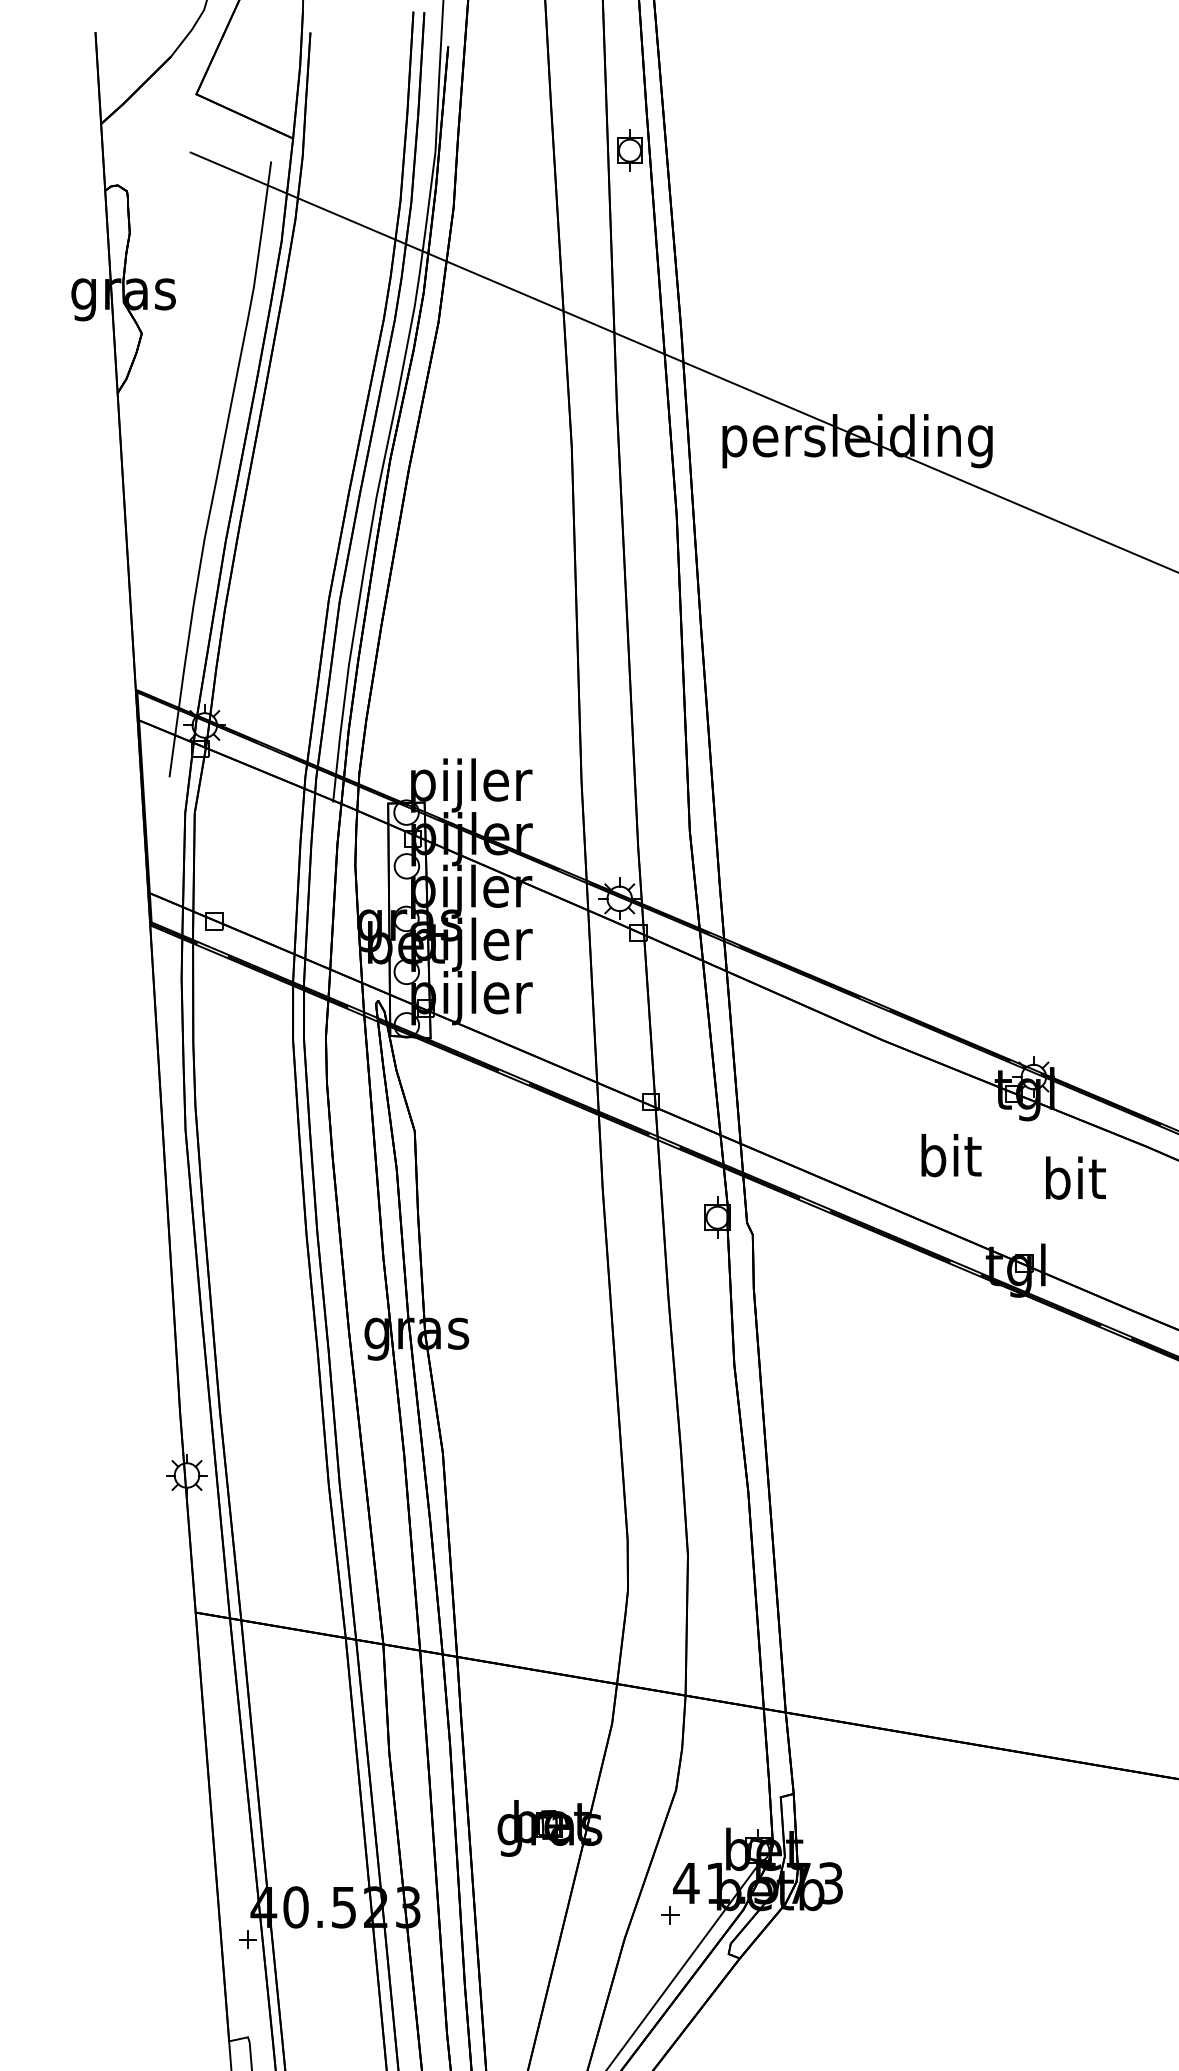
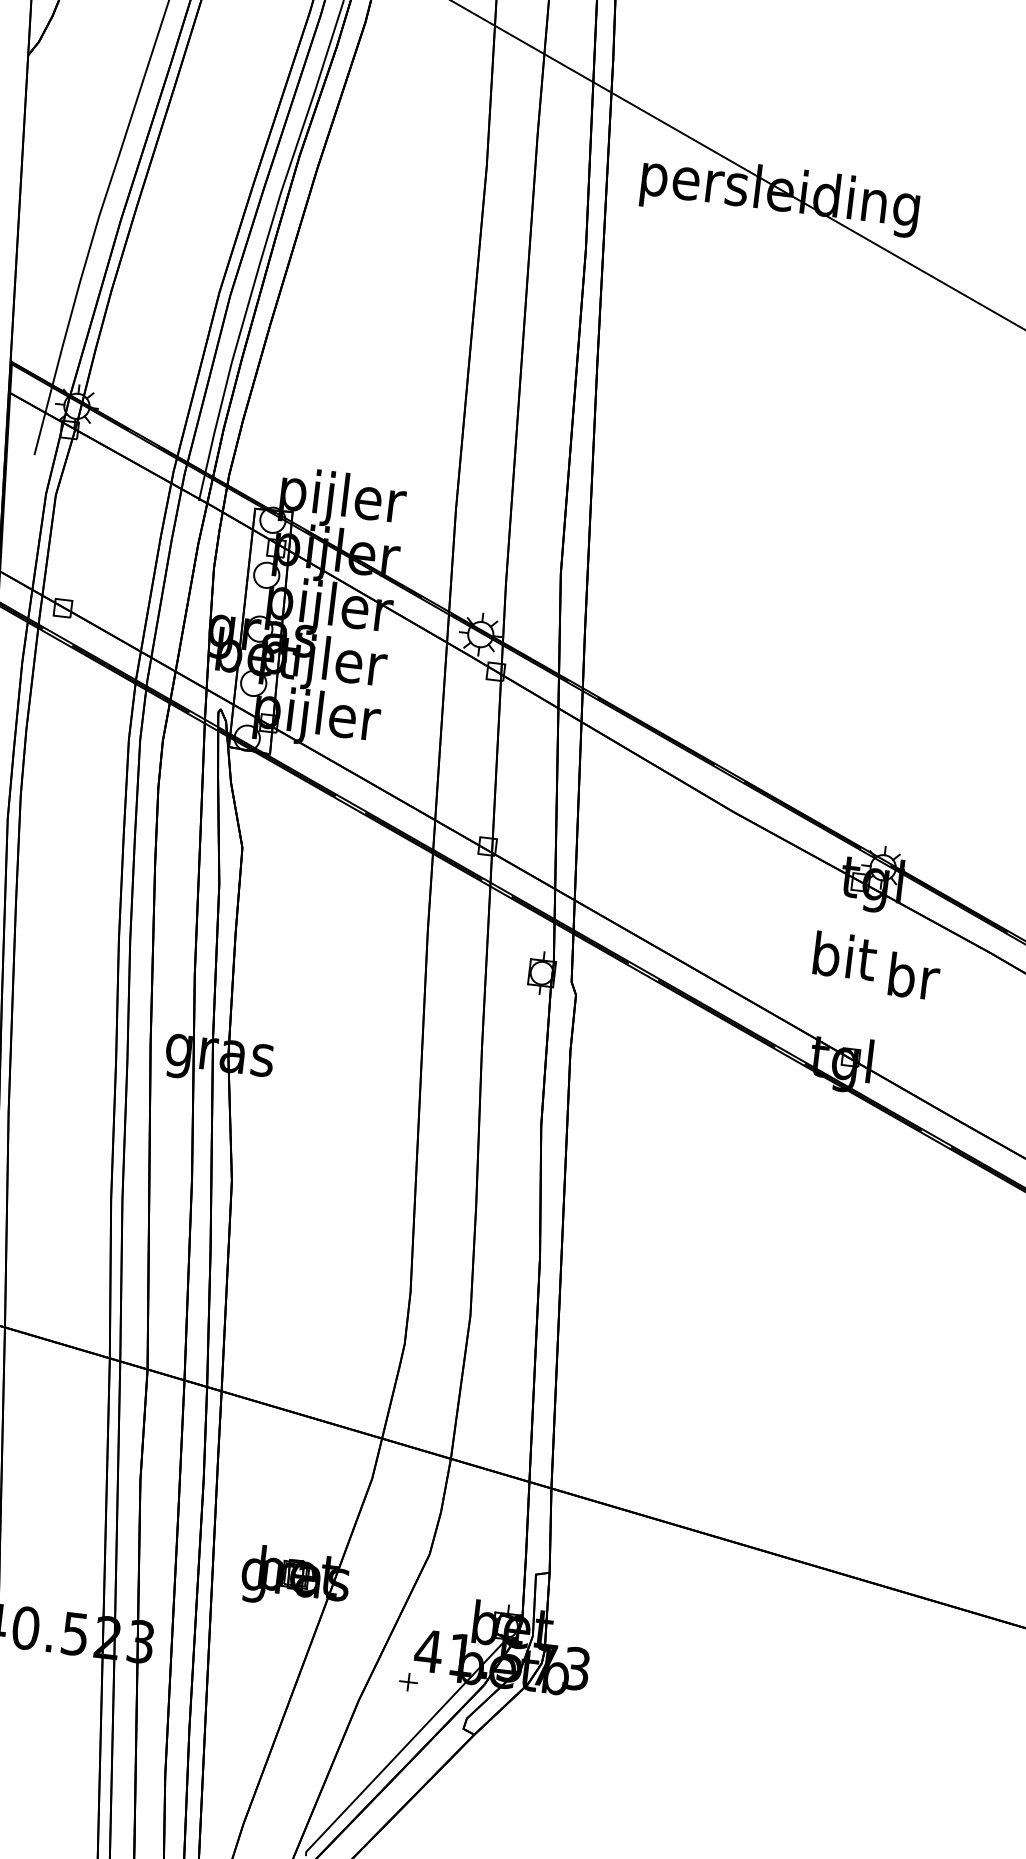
text: (951, 1155) -> (845, 956), moved
text: (1075, 1177) -> (913, 975), bit -> br

